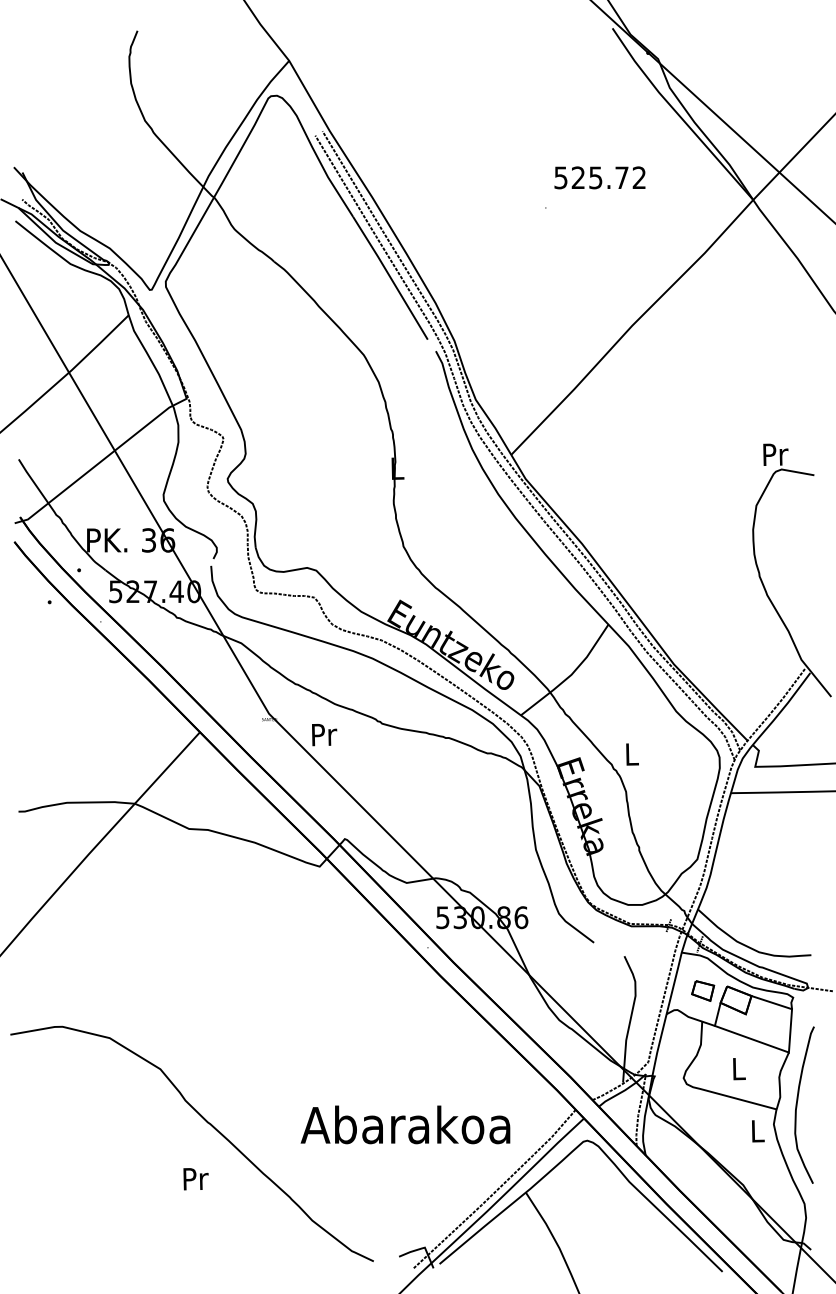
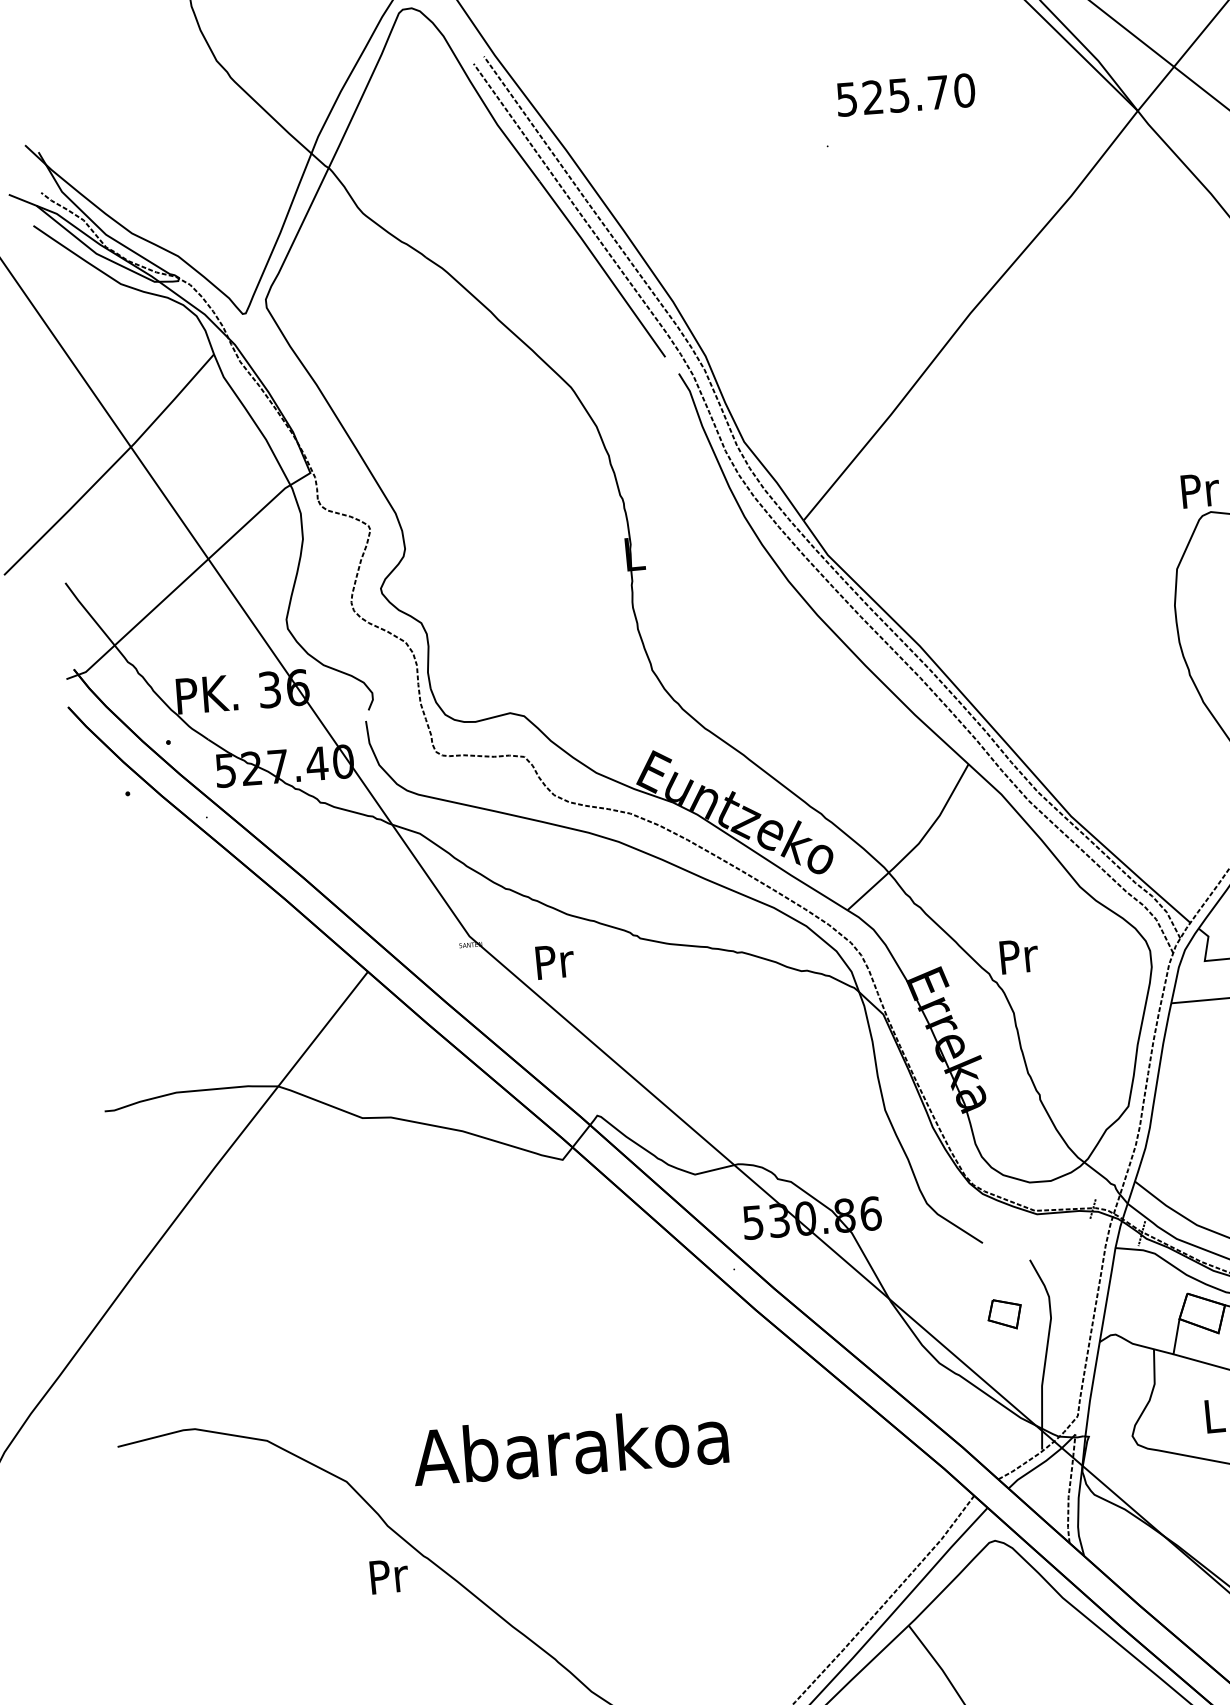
text: (639, 177) -> (964, 90), 525.72 -> 525.70
text: (632, 754) -> (1019, 956), L -> Pr
part: (703, 990) -> (1005, 1313), moved
text: (405, 1124) -> (570, 1445), moved
text: (195, 1179) -> (388, 1577), moved

